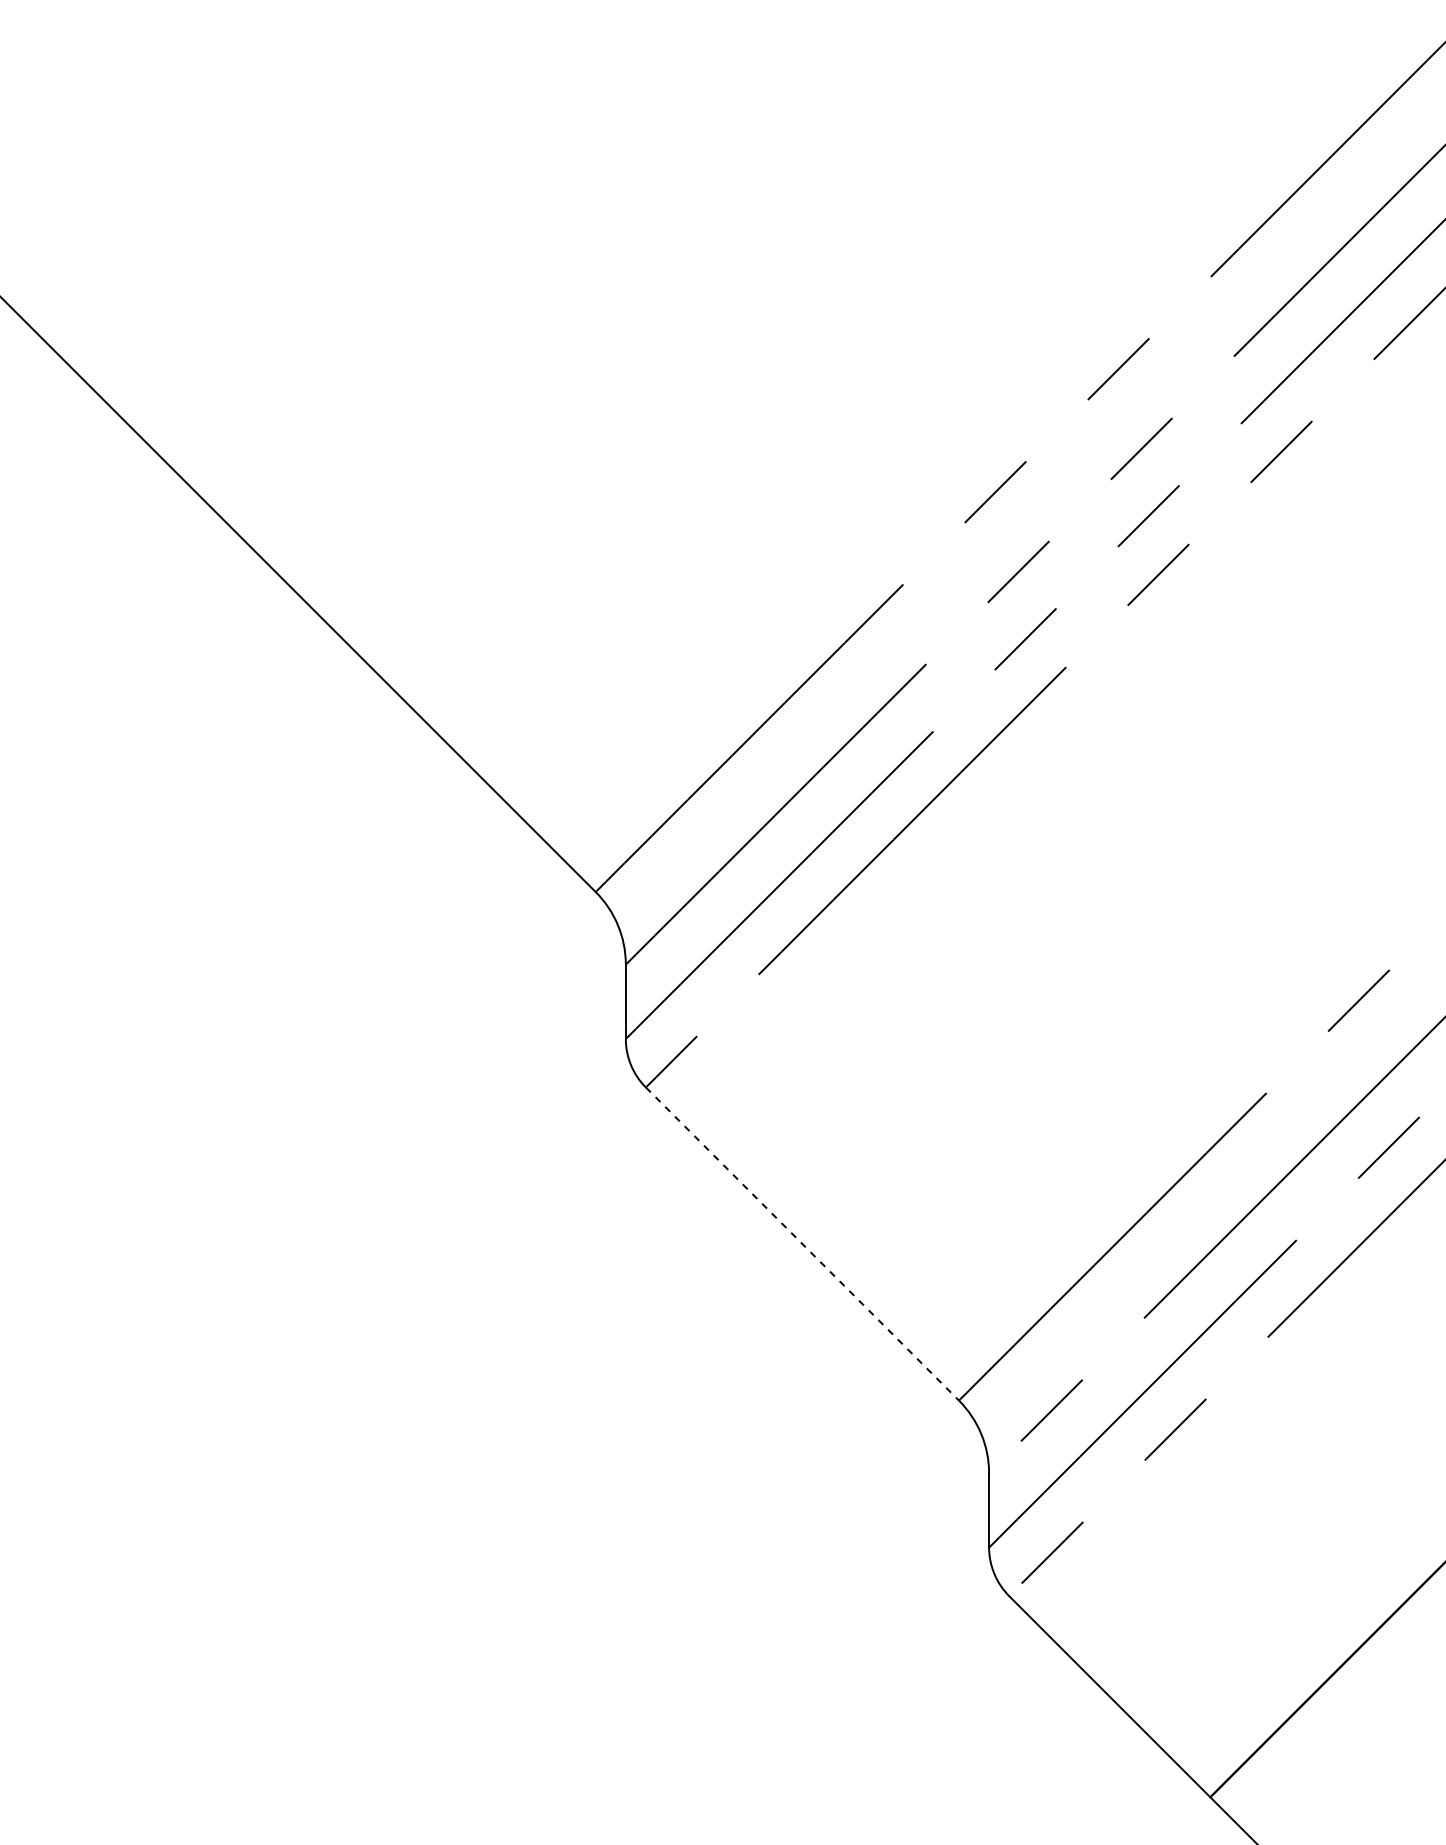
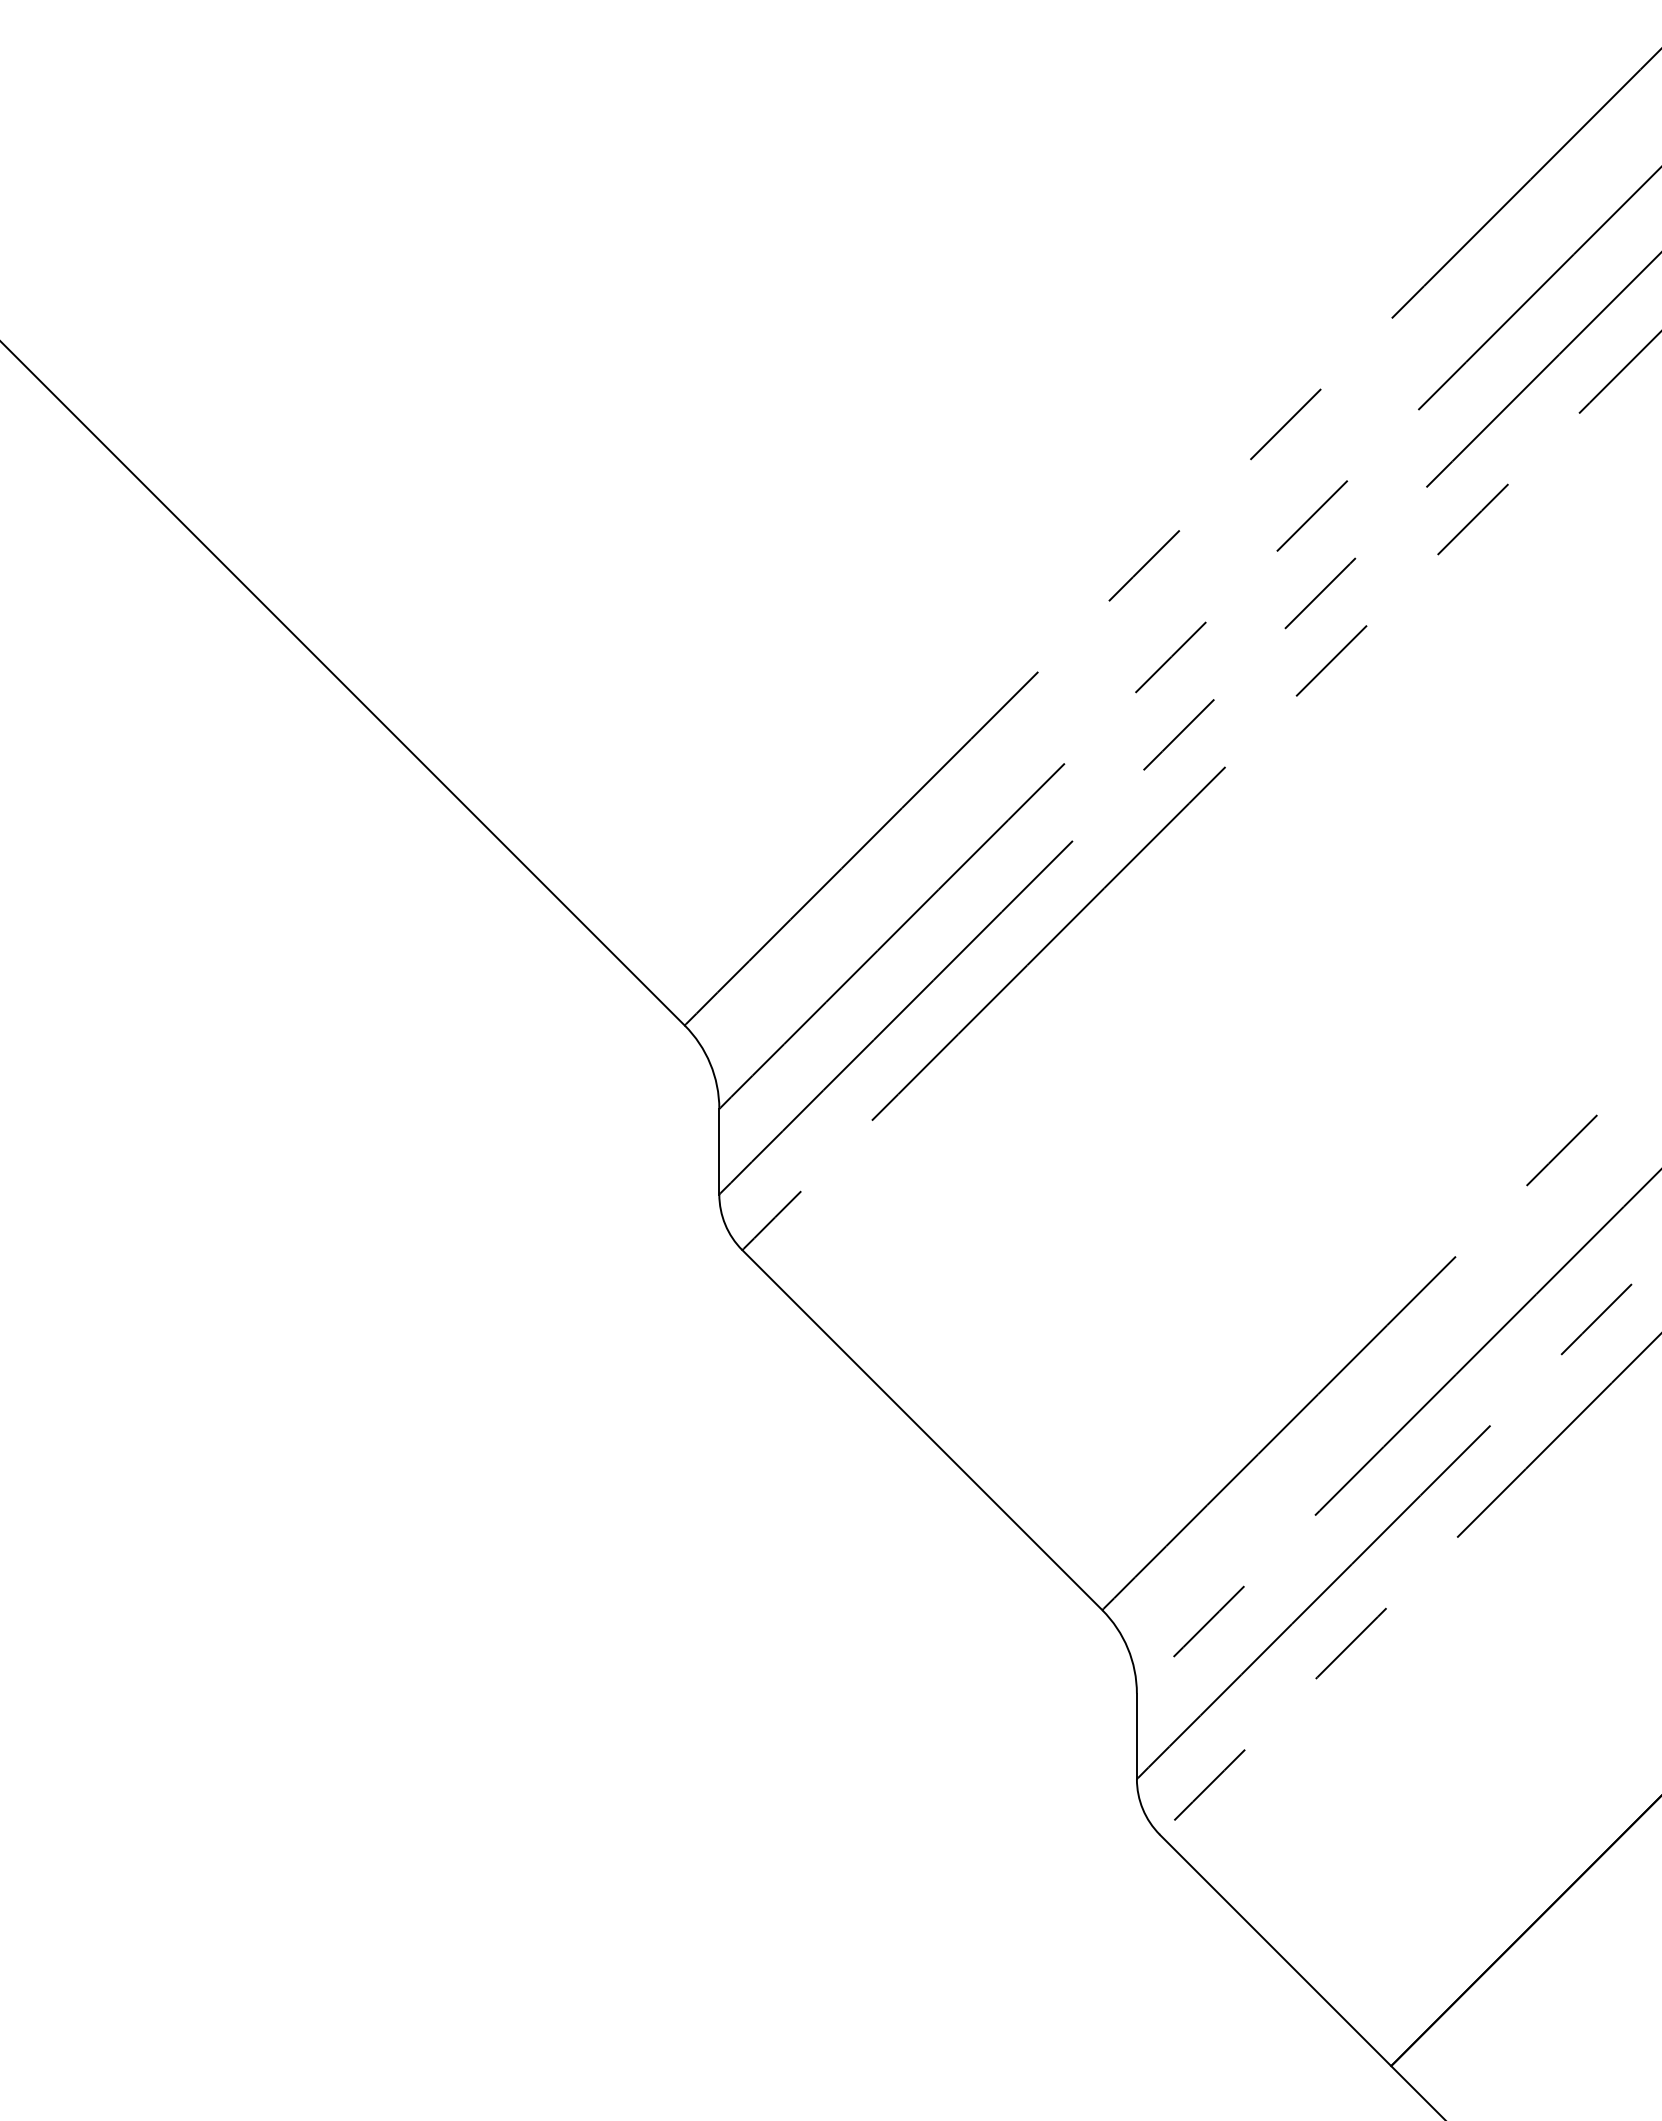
line: (802, 1244) -> (922, 1430), dashed -> solid

